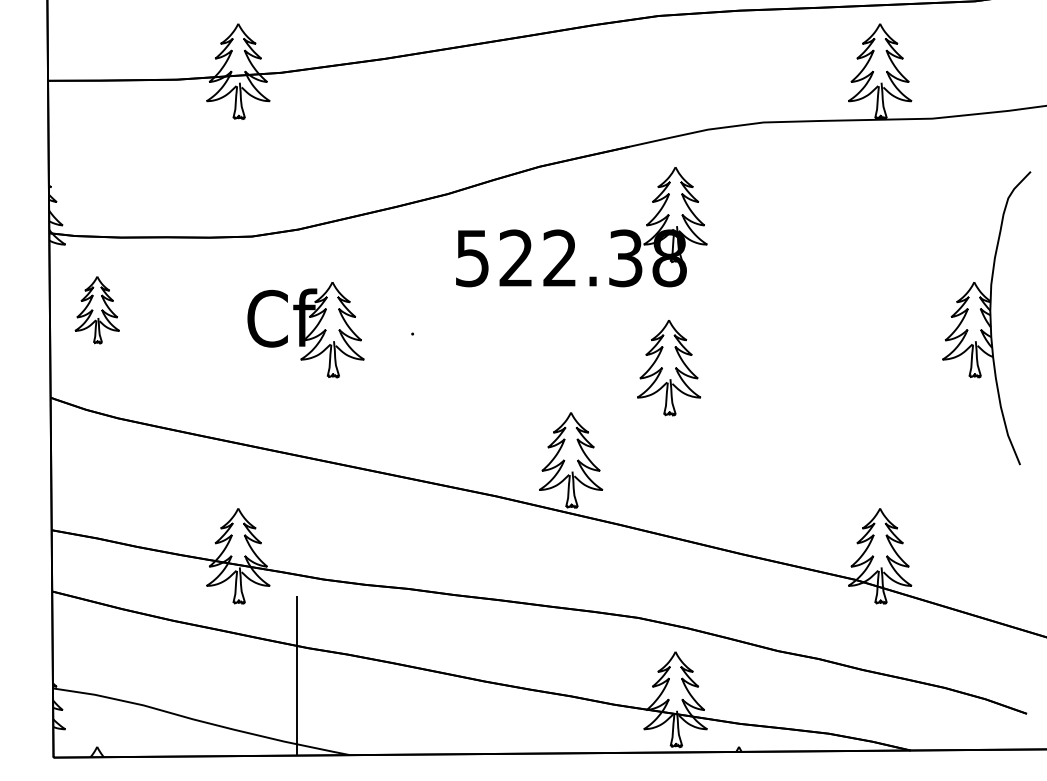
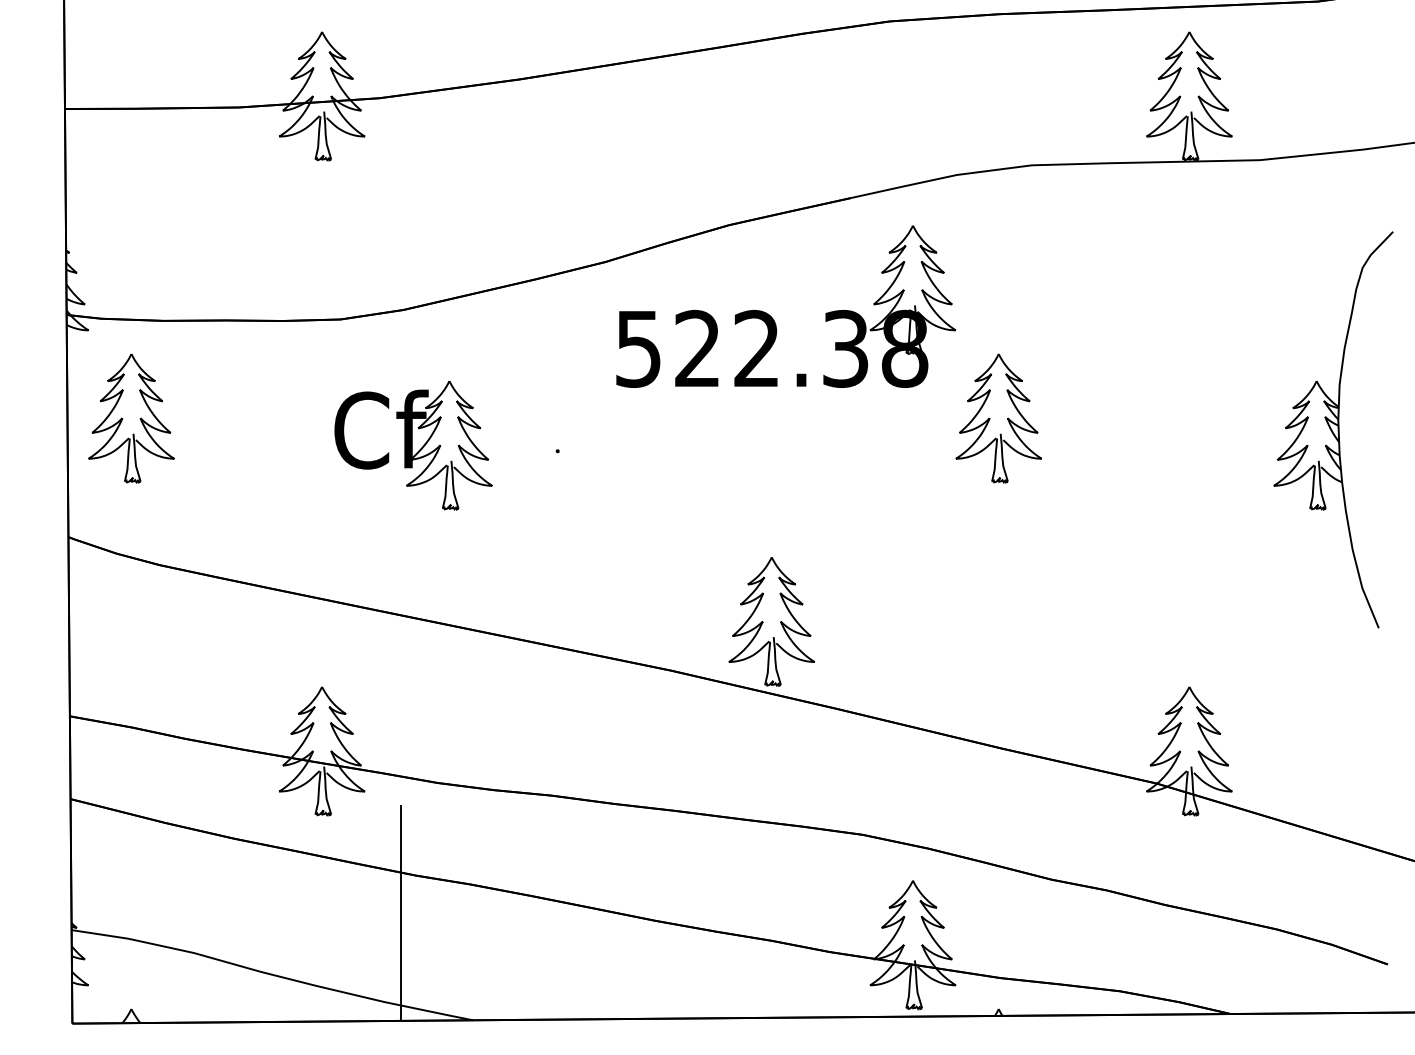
part: (97, 310) -> (131, 419), size x1.43
part: (668, 368) -> (998, 419), moved

